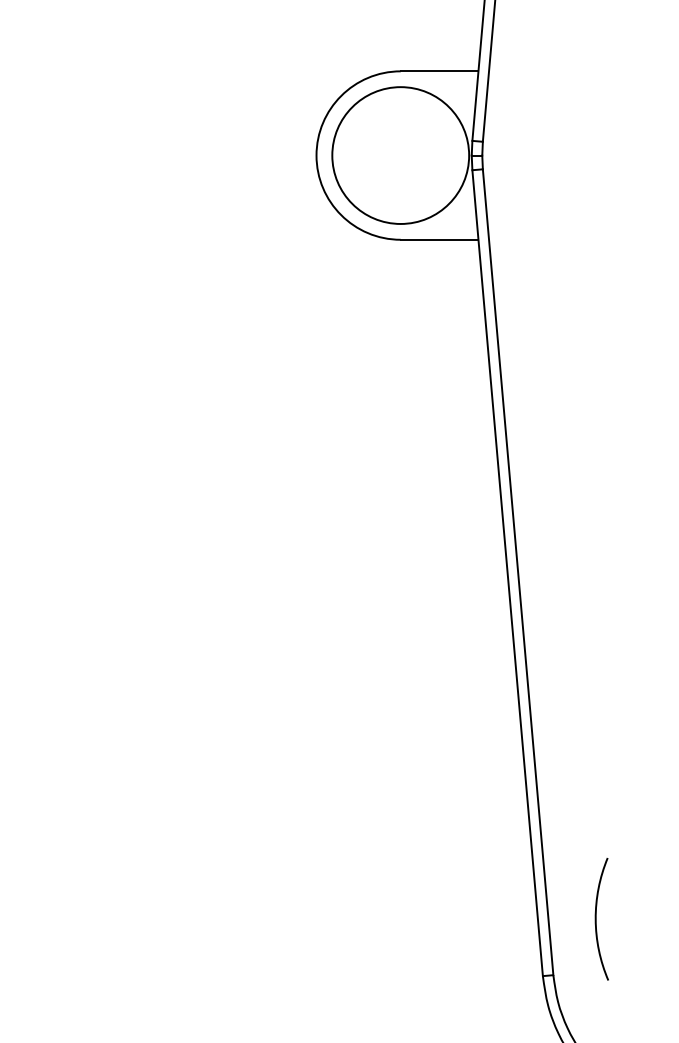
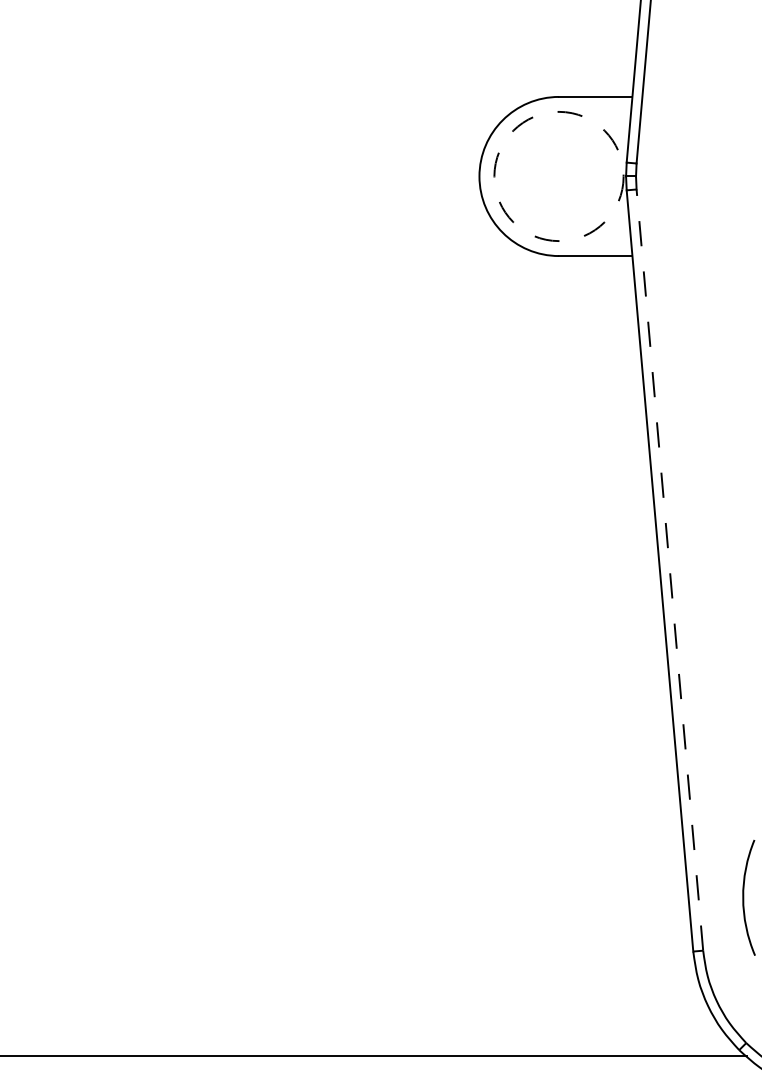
circle: (400, 155) -> (558, 176), solid -> dashed
line: (517, 571) -> (669, 569), solid -> dashed

